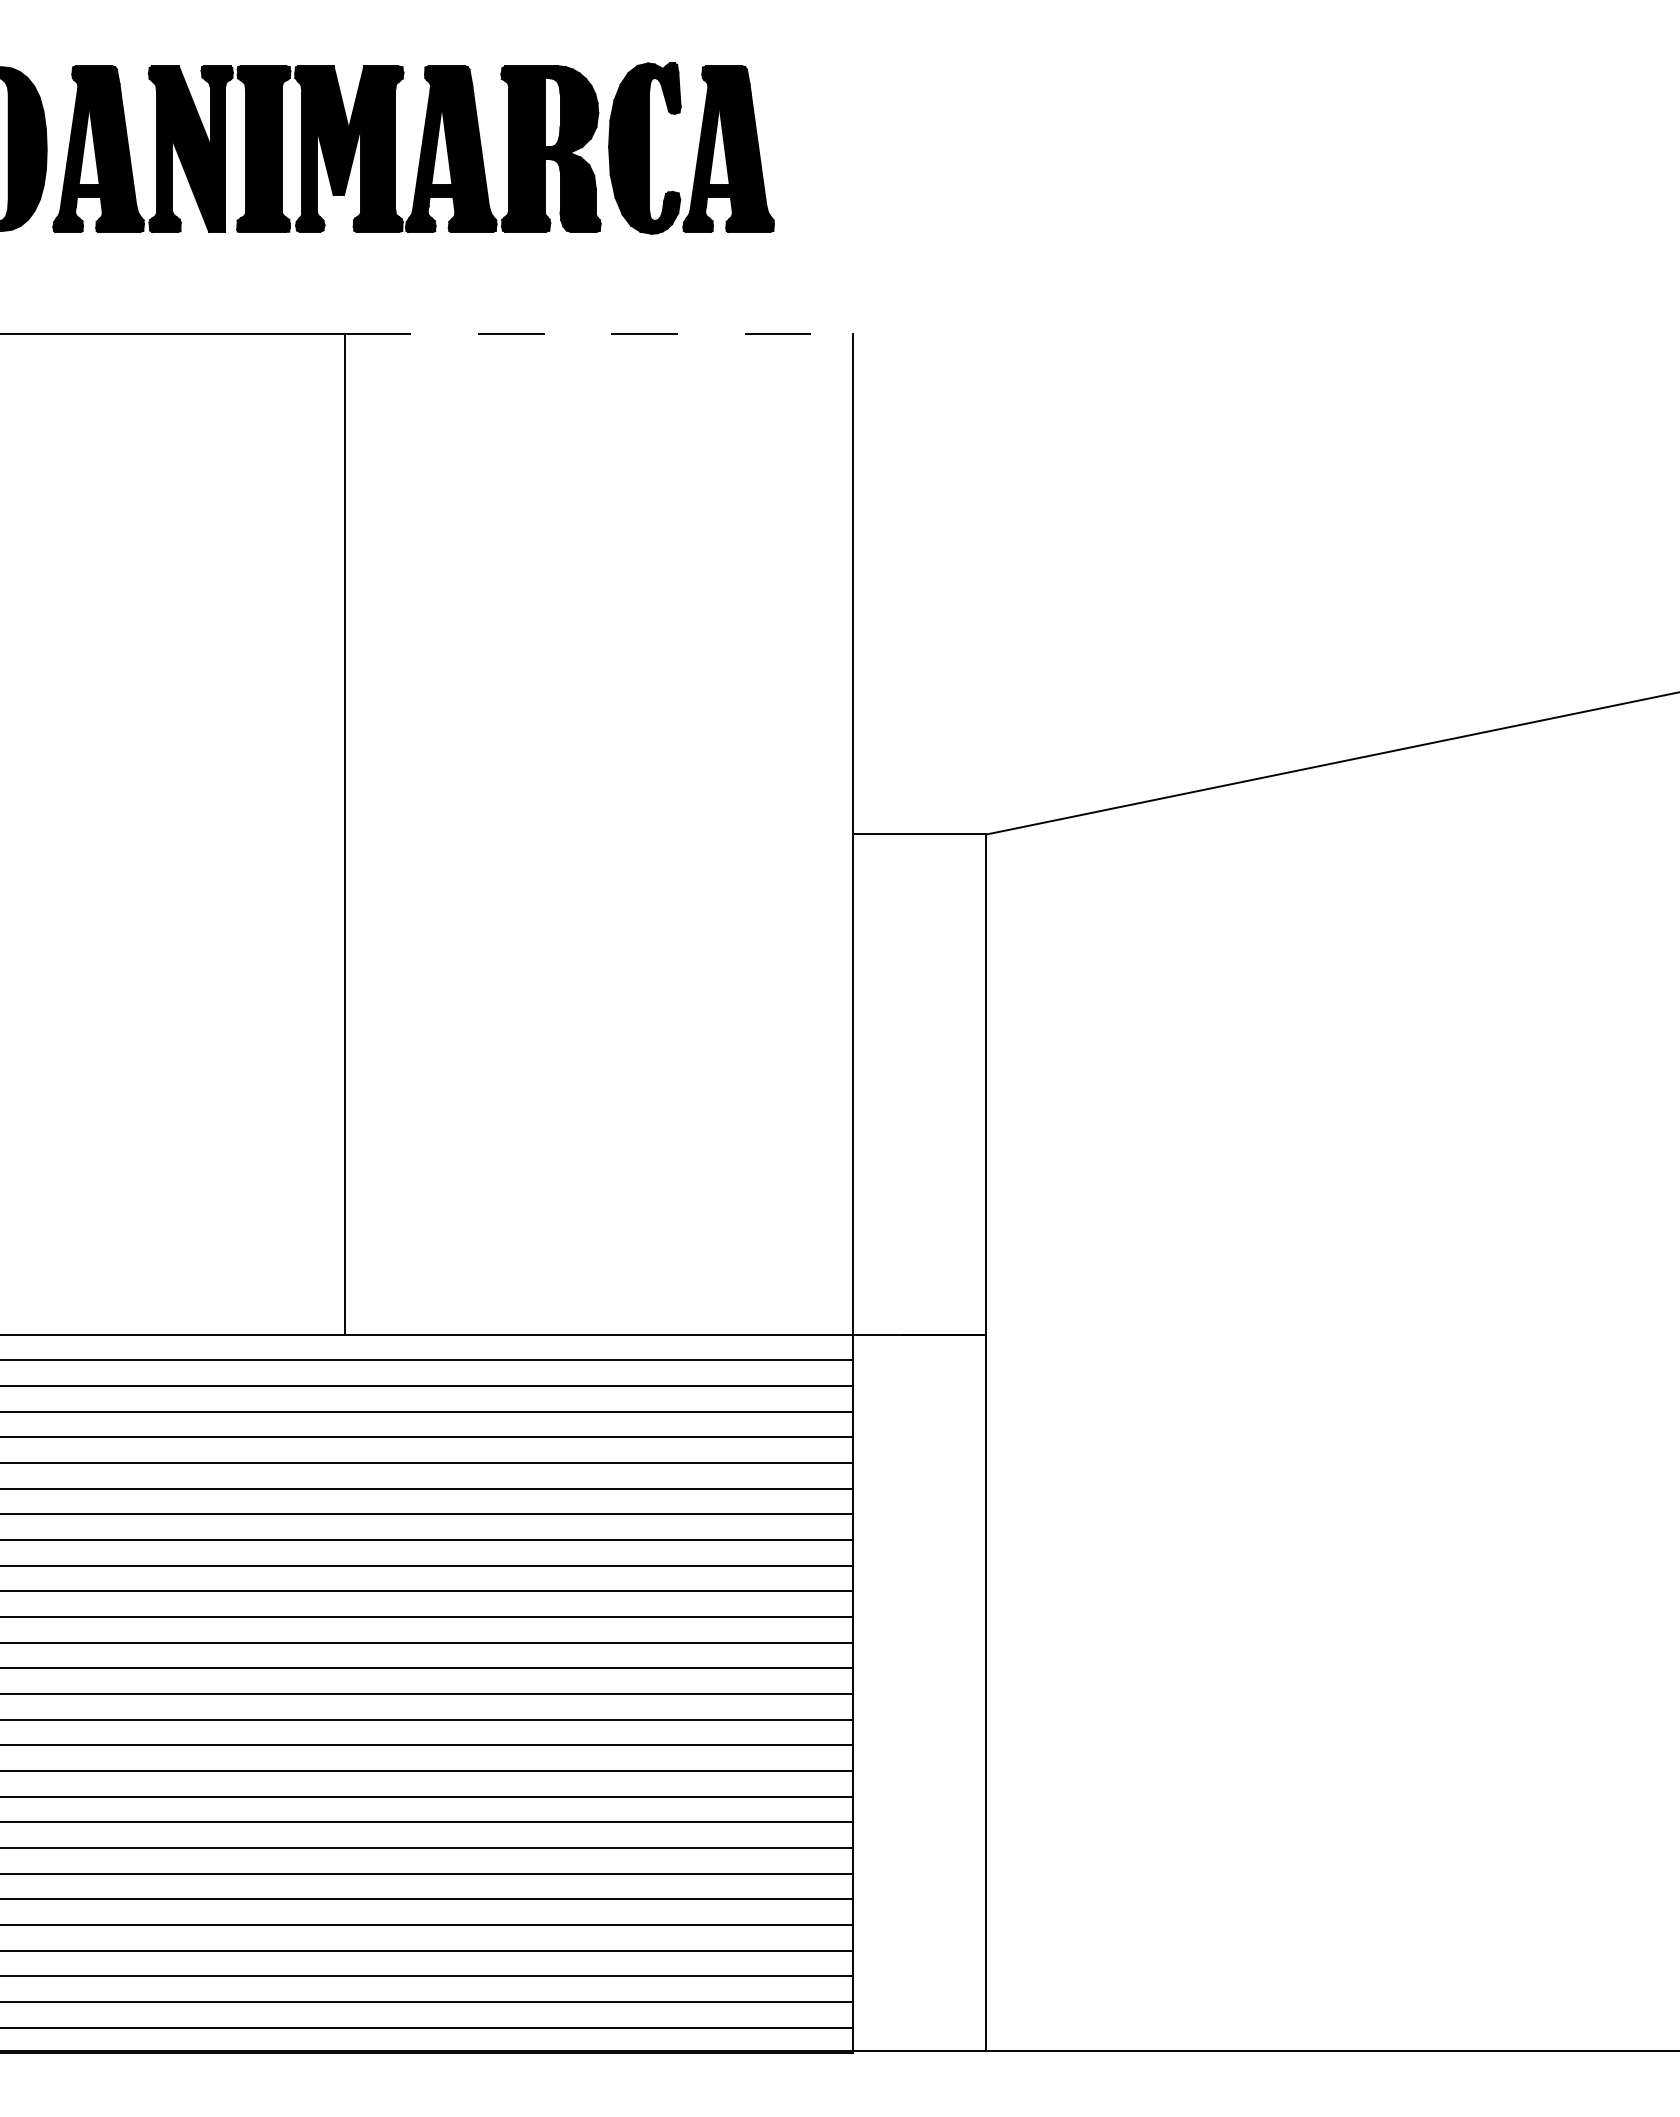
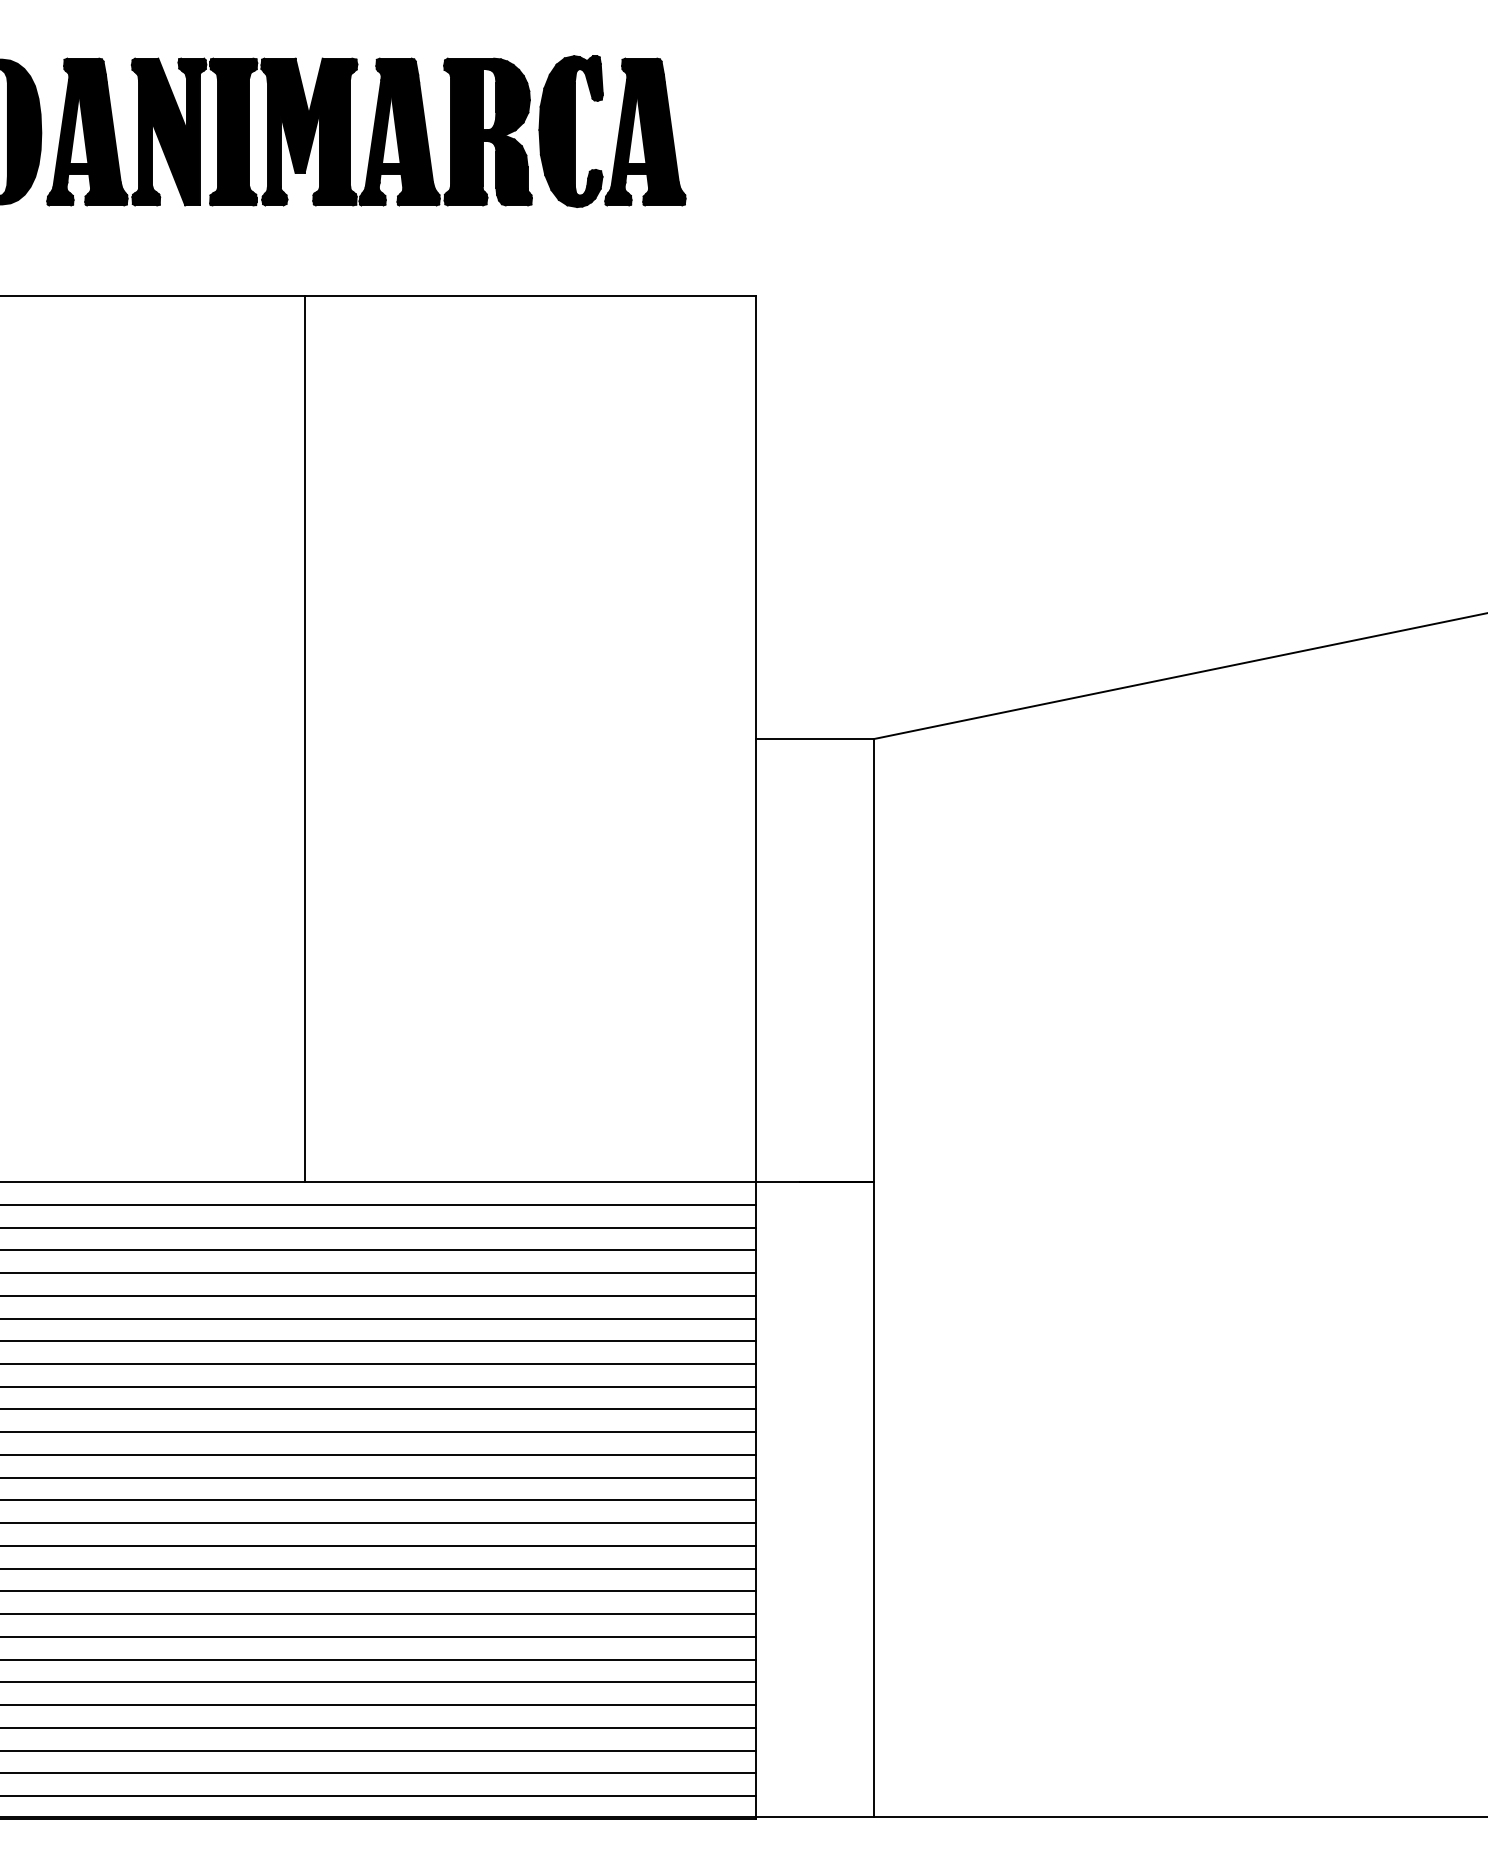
line: (599, 334) -> (530, 296), dashed -> solid

